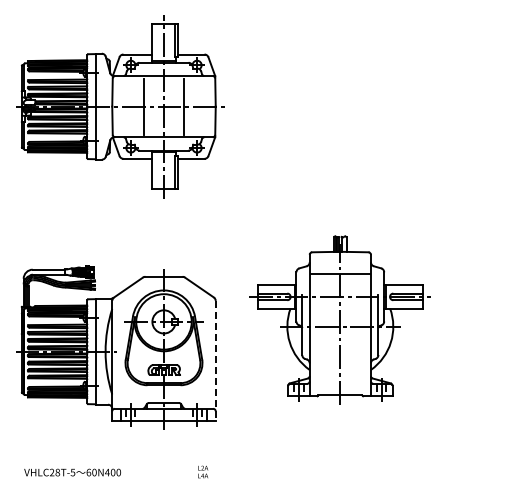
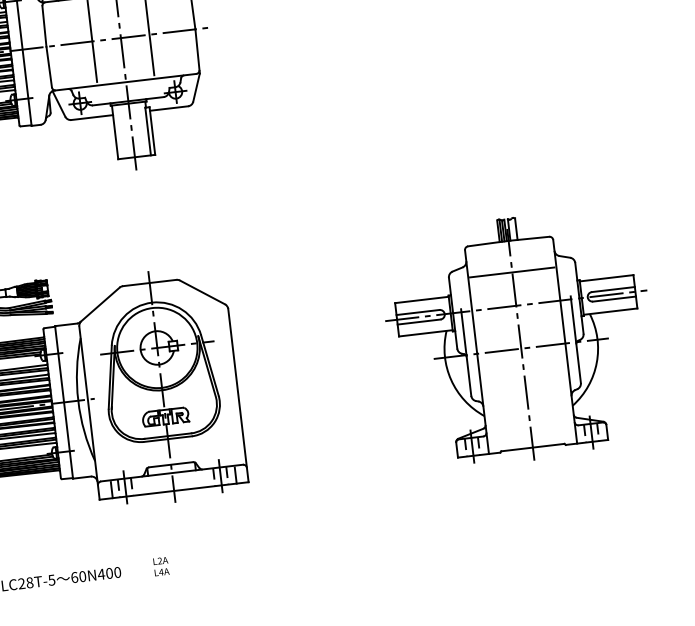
part: (339, 319) -> (518, 338), moved
line: (215, 361) -> (238, 396), dashed -> solid
text: (203, 471) -> (161, 565), moved

